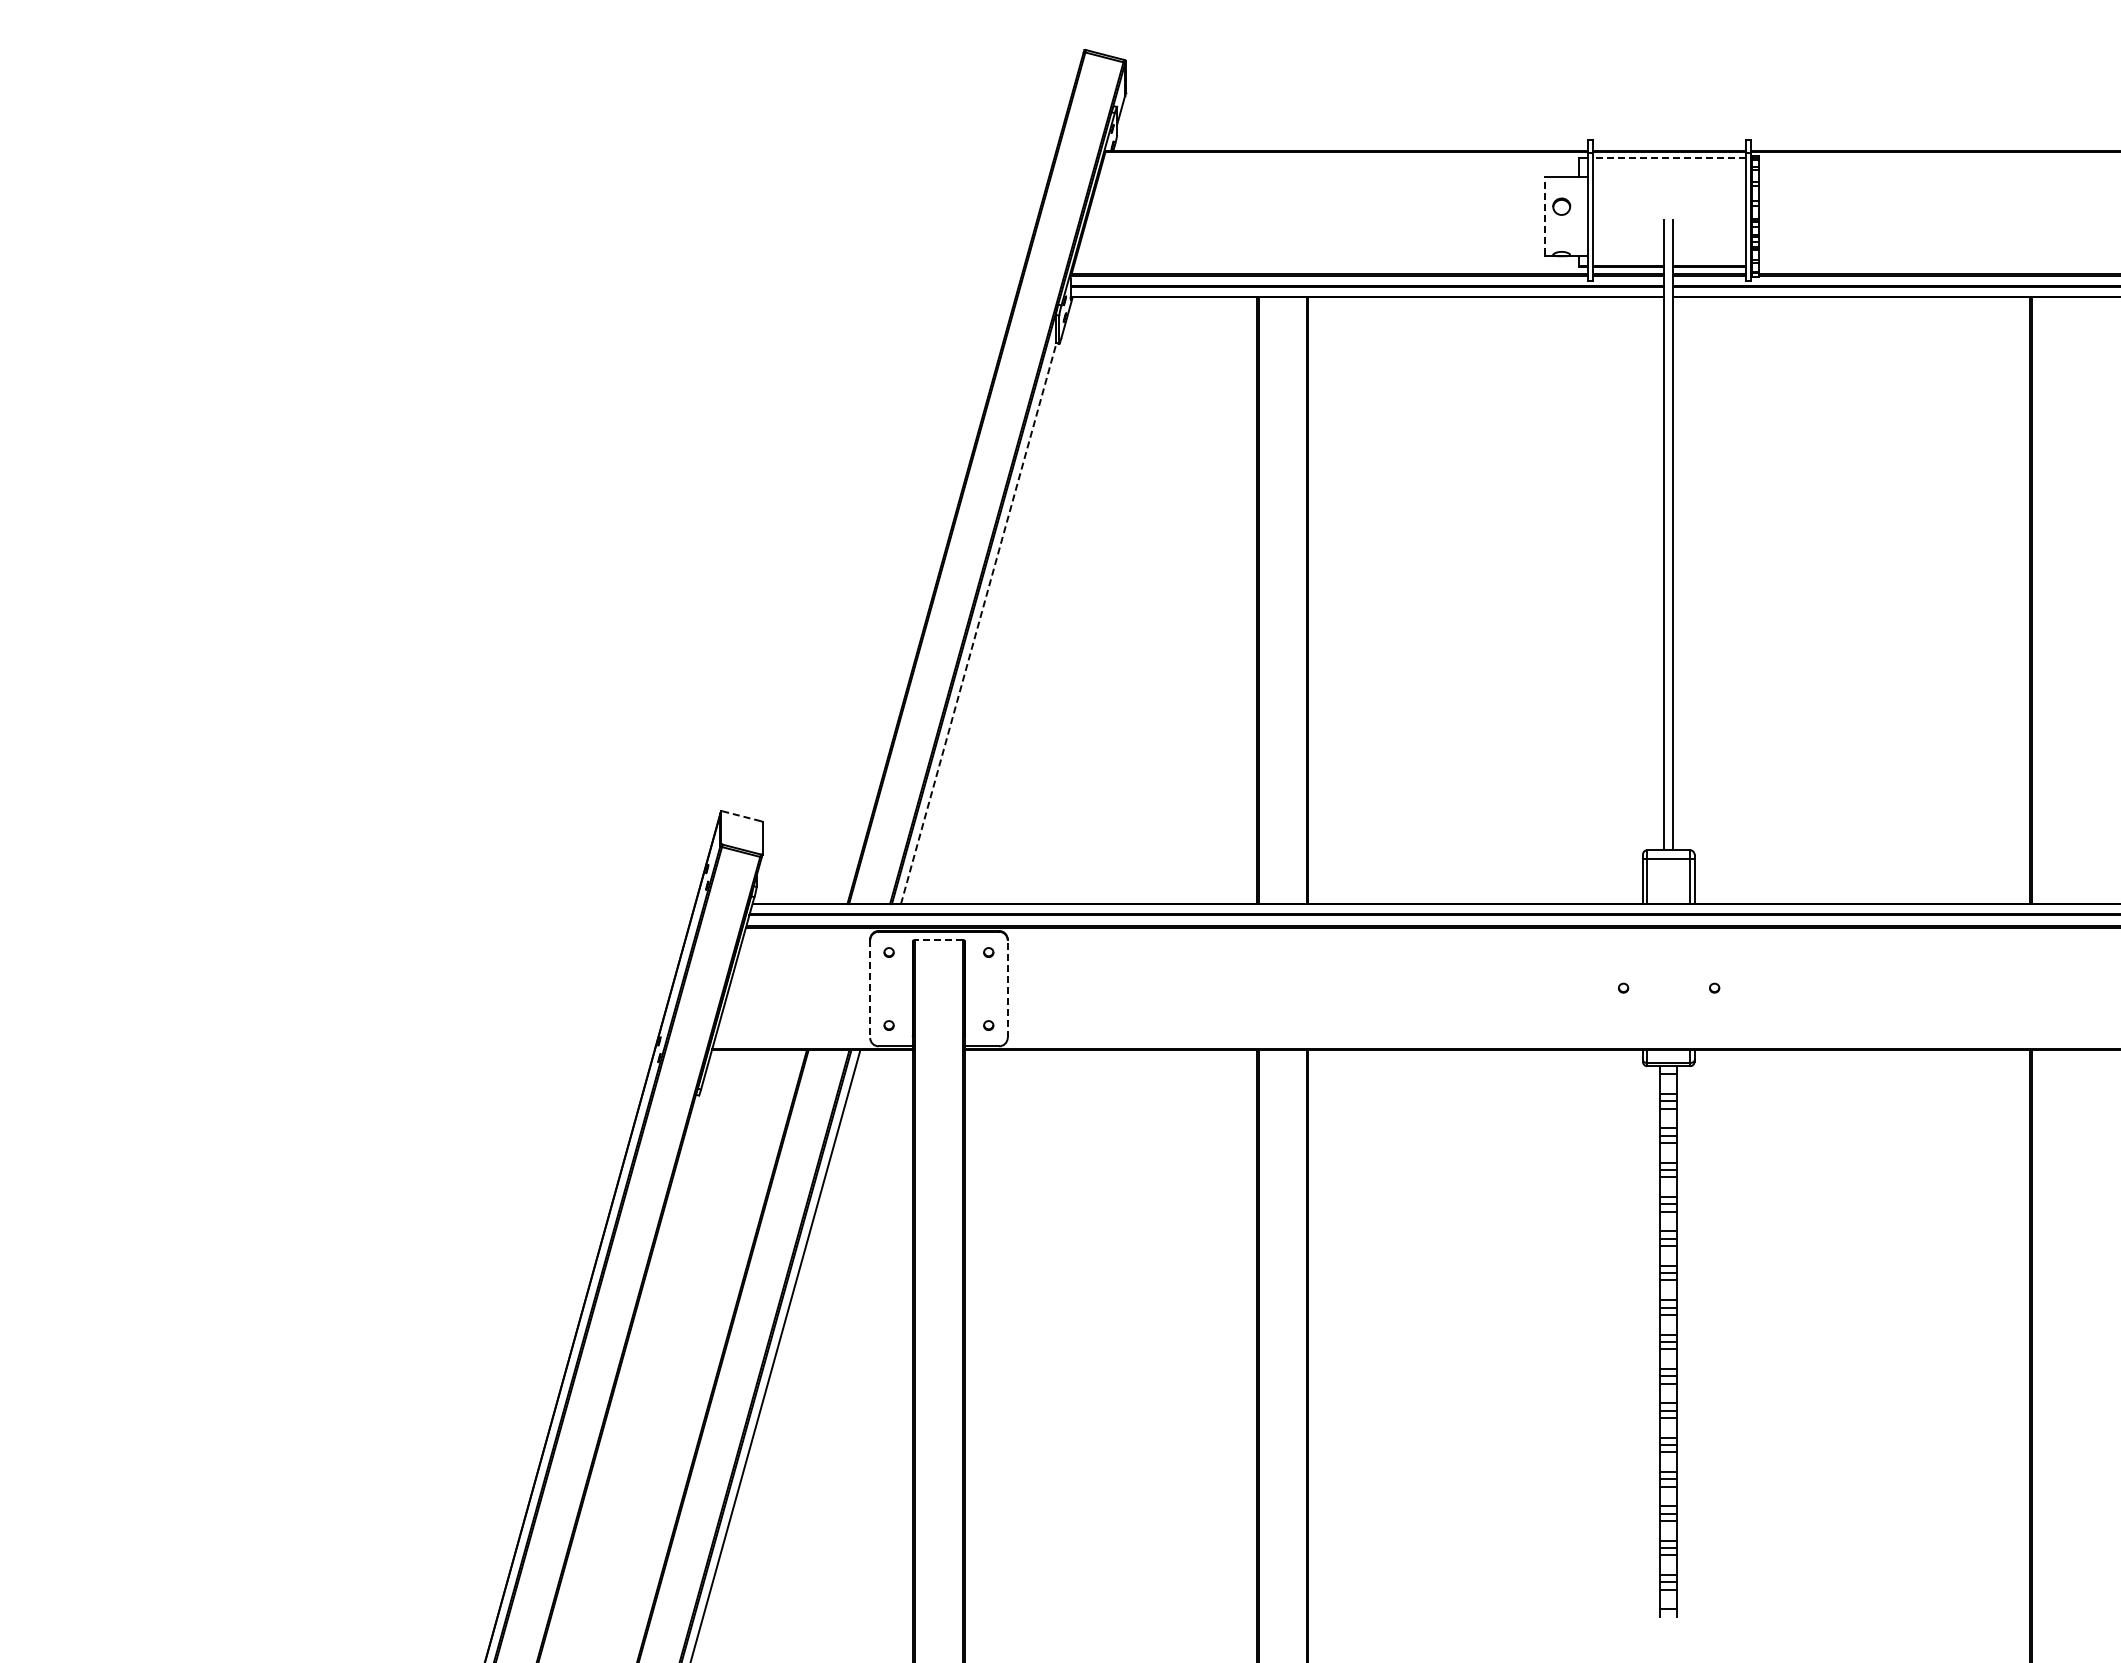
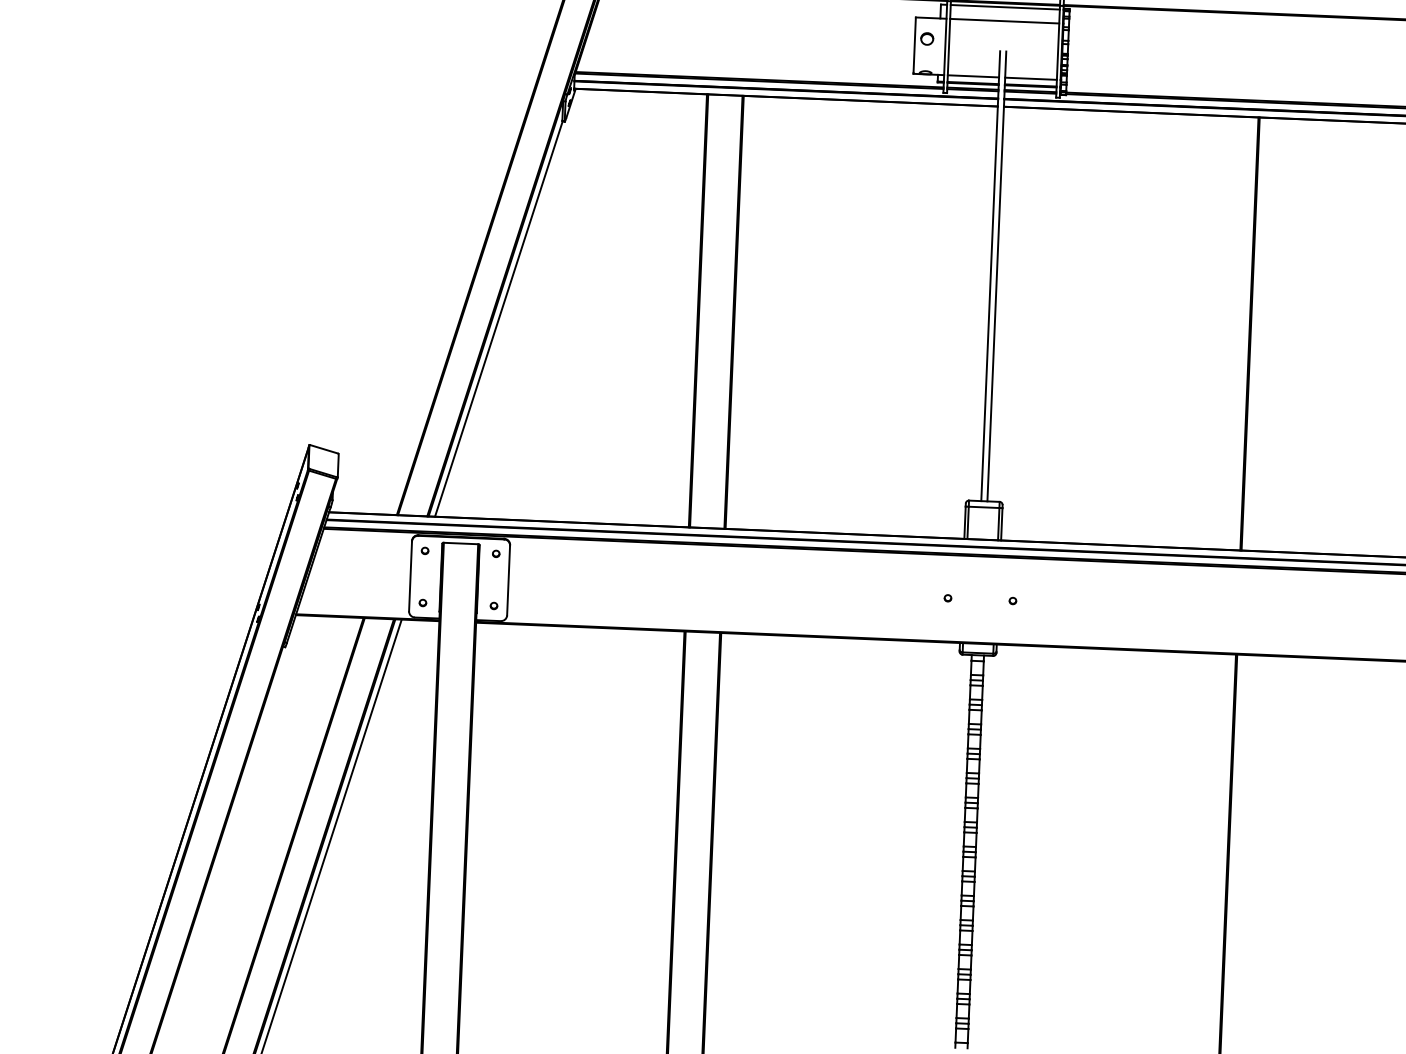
line: (1668, 157) -> (1004, 7), dashed -> solid
line: (1668, 177) -> (1004, 21), added
line: (1544, 216) -> (914, 45), dashed -> solid
line: (1628, 256) -> (973, 76), added
line: (1709, 256) -> (1031, 78), added
line: (978, 623) -> (498, 318), dashed -> solid
line: (741, 816) -> (323, 449), dashed -> solid
line: (938, 940) -> (460, 543), dashed -> solid
line: (870, 989) -> (410, 576), dashed -> solid
line: (1007, 989) -> (508, 580), dashed -> solid

